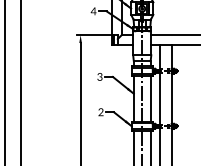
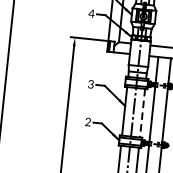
line: (150, 98) -> (142, 112), solid -> dashed

